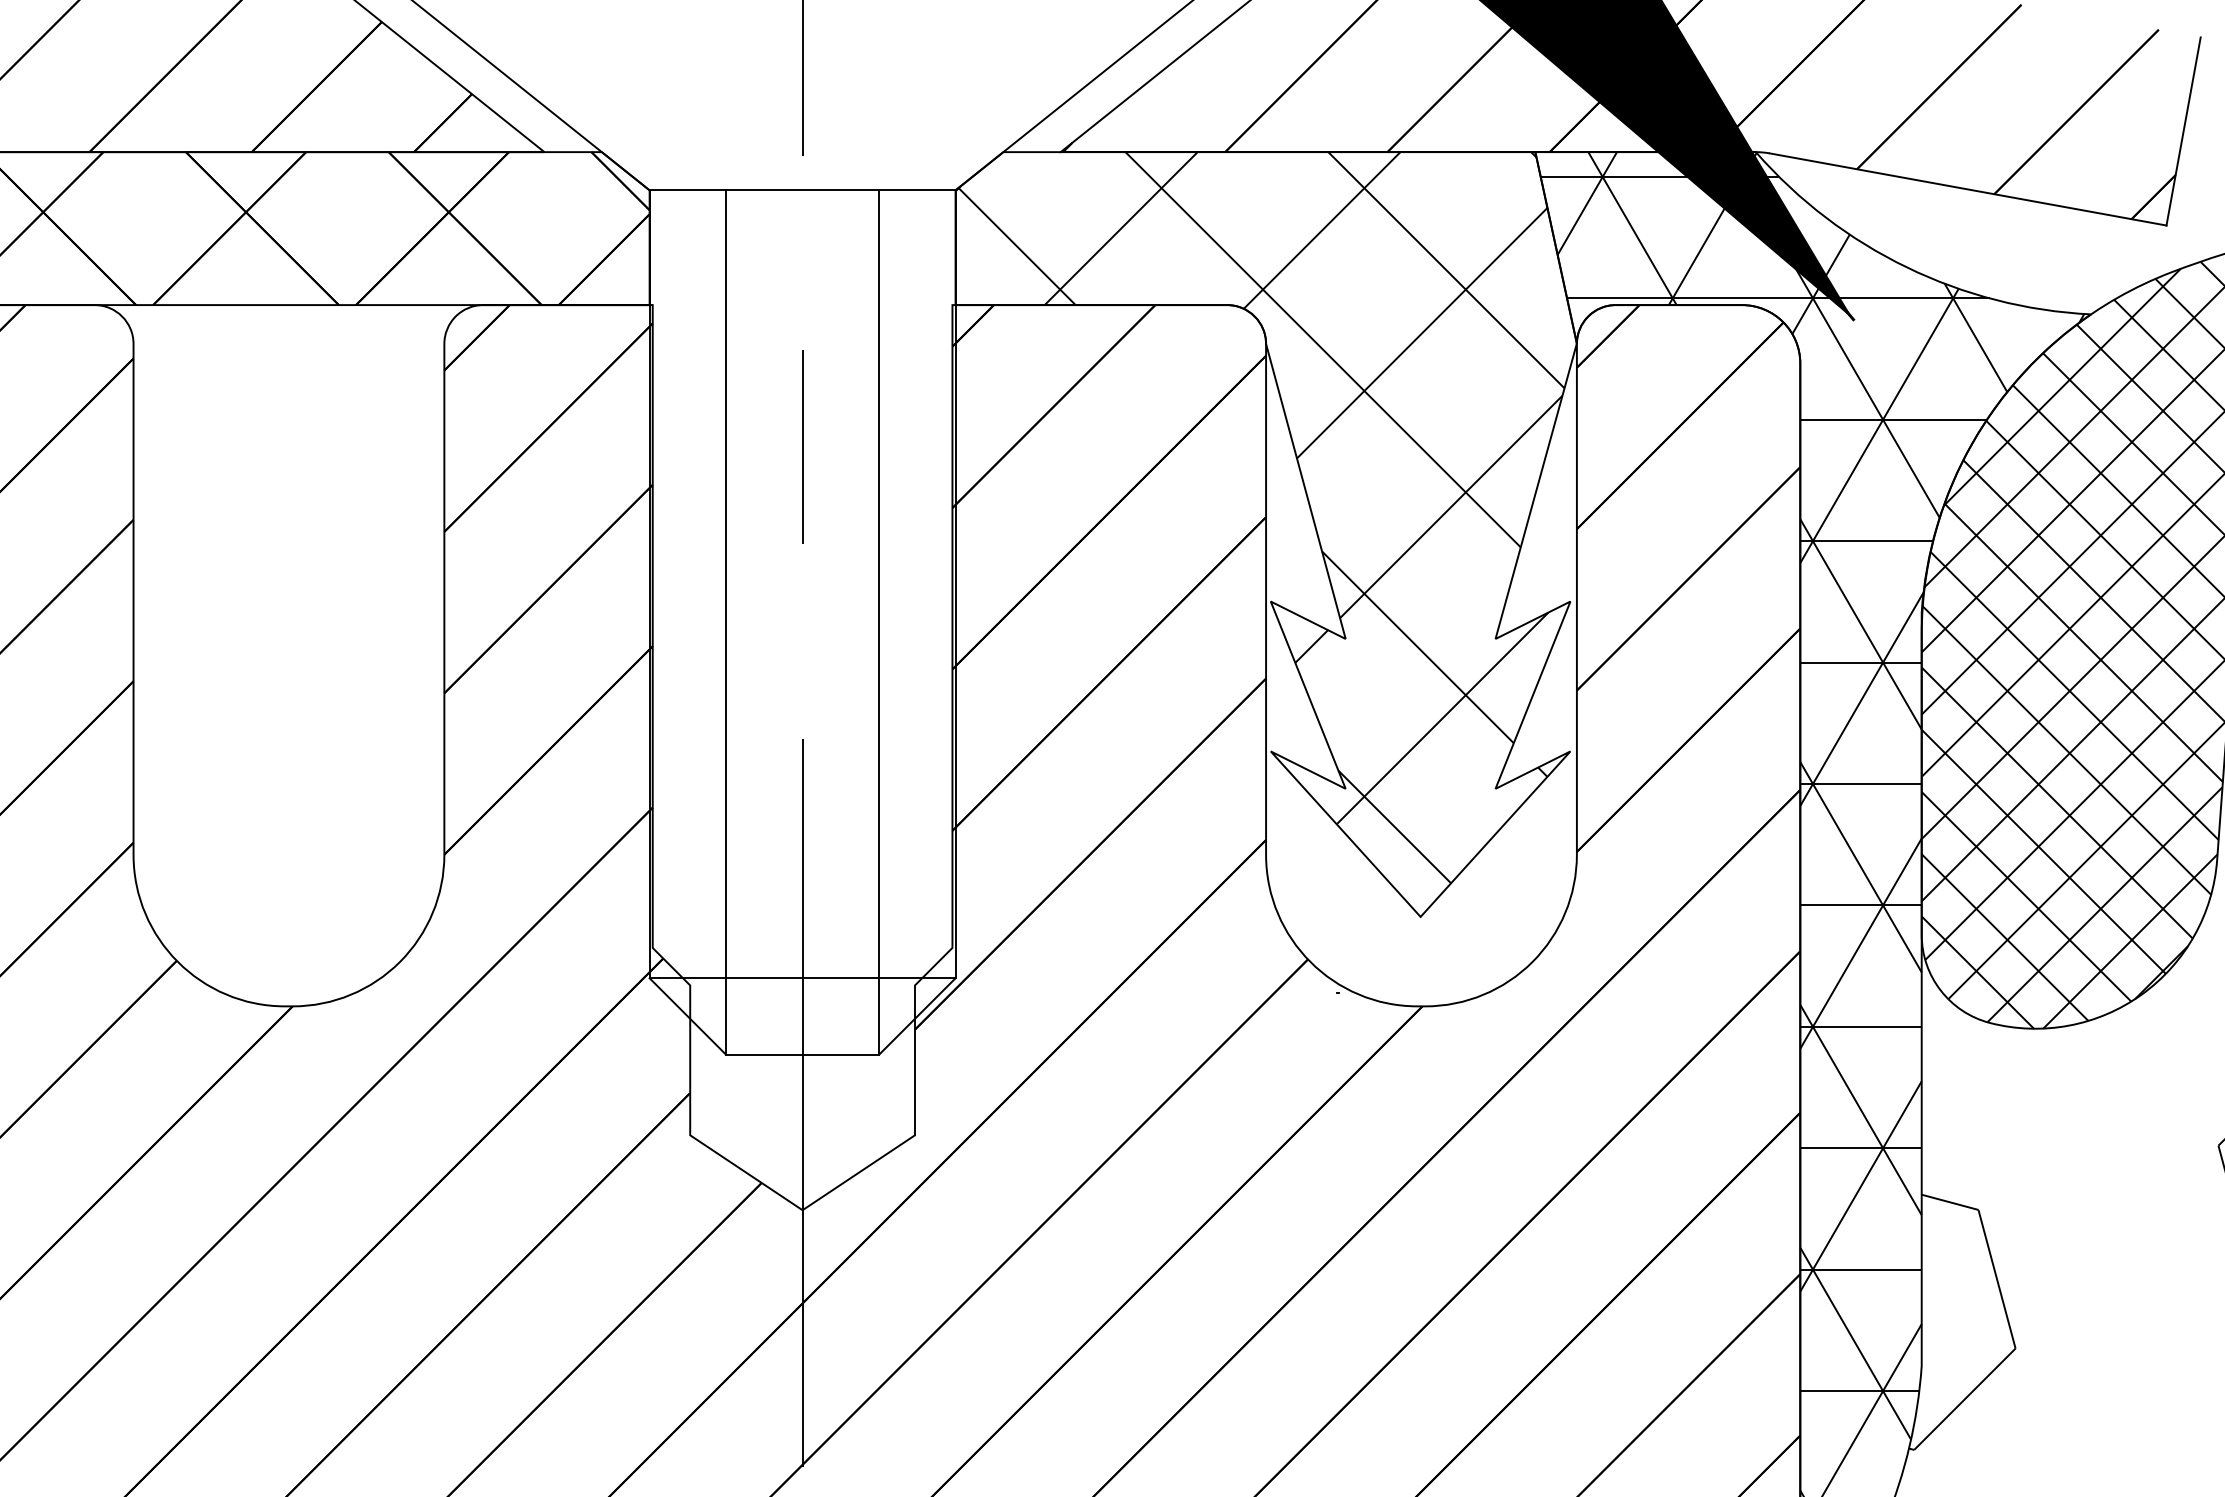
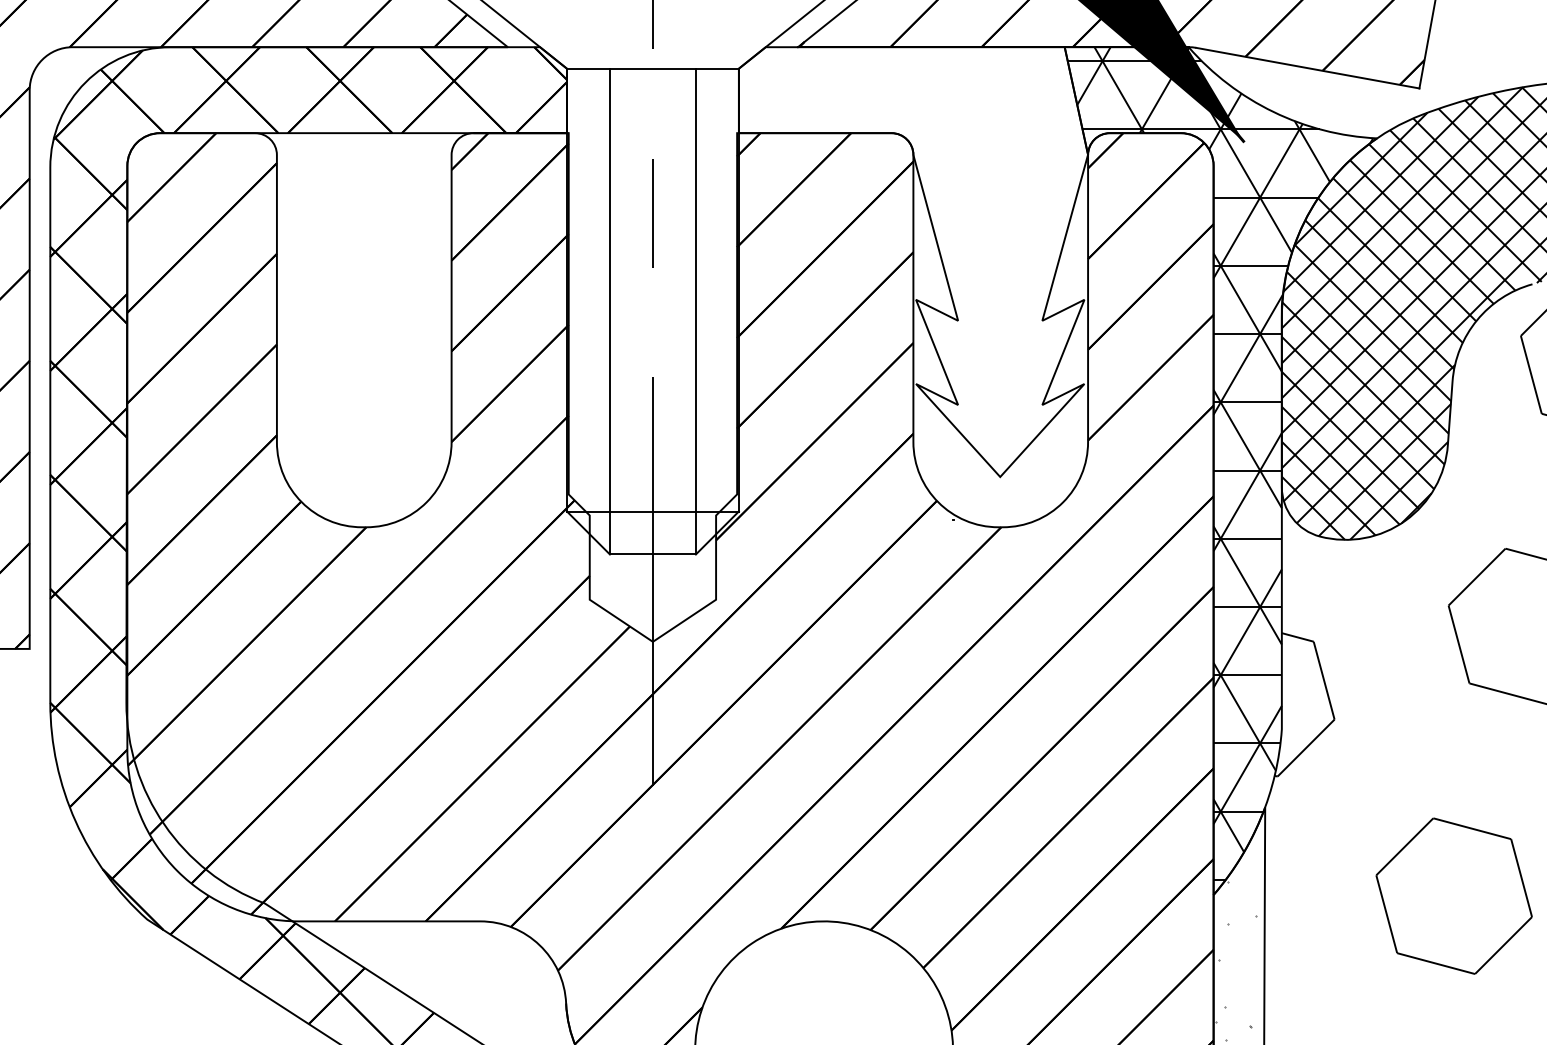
hatch: (1259, 517) -> (909, 252), removed

